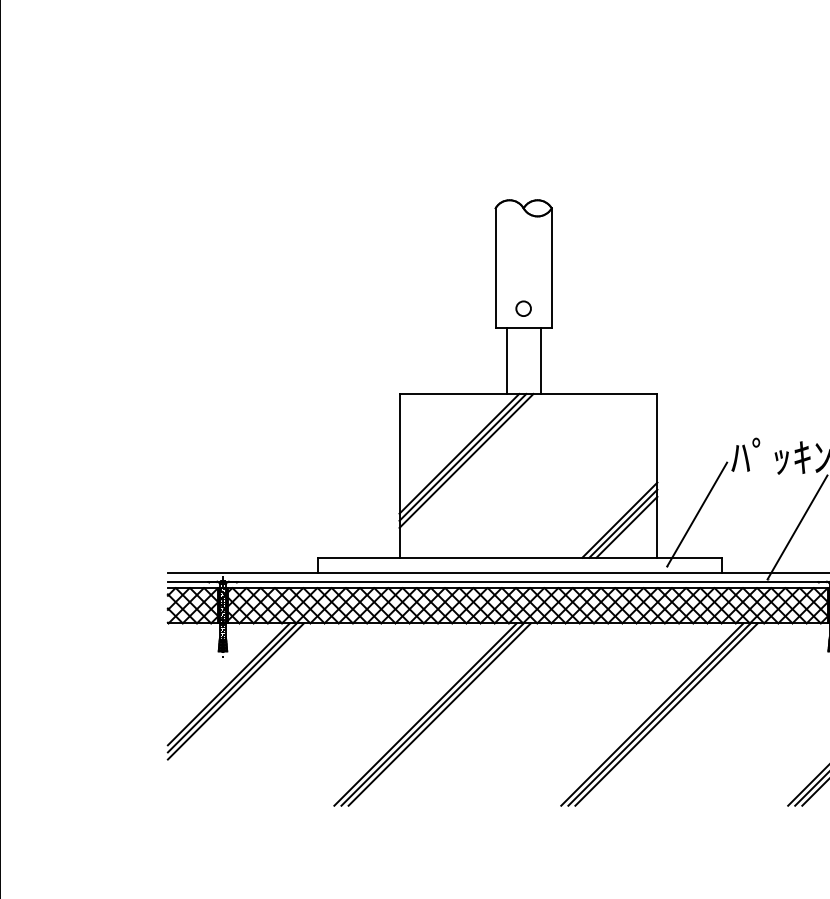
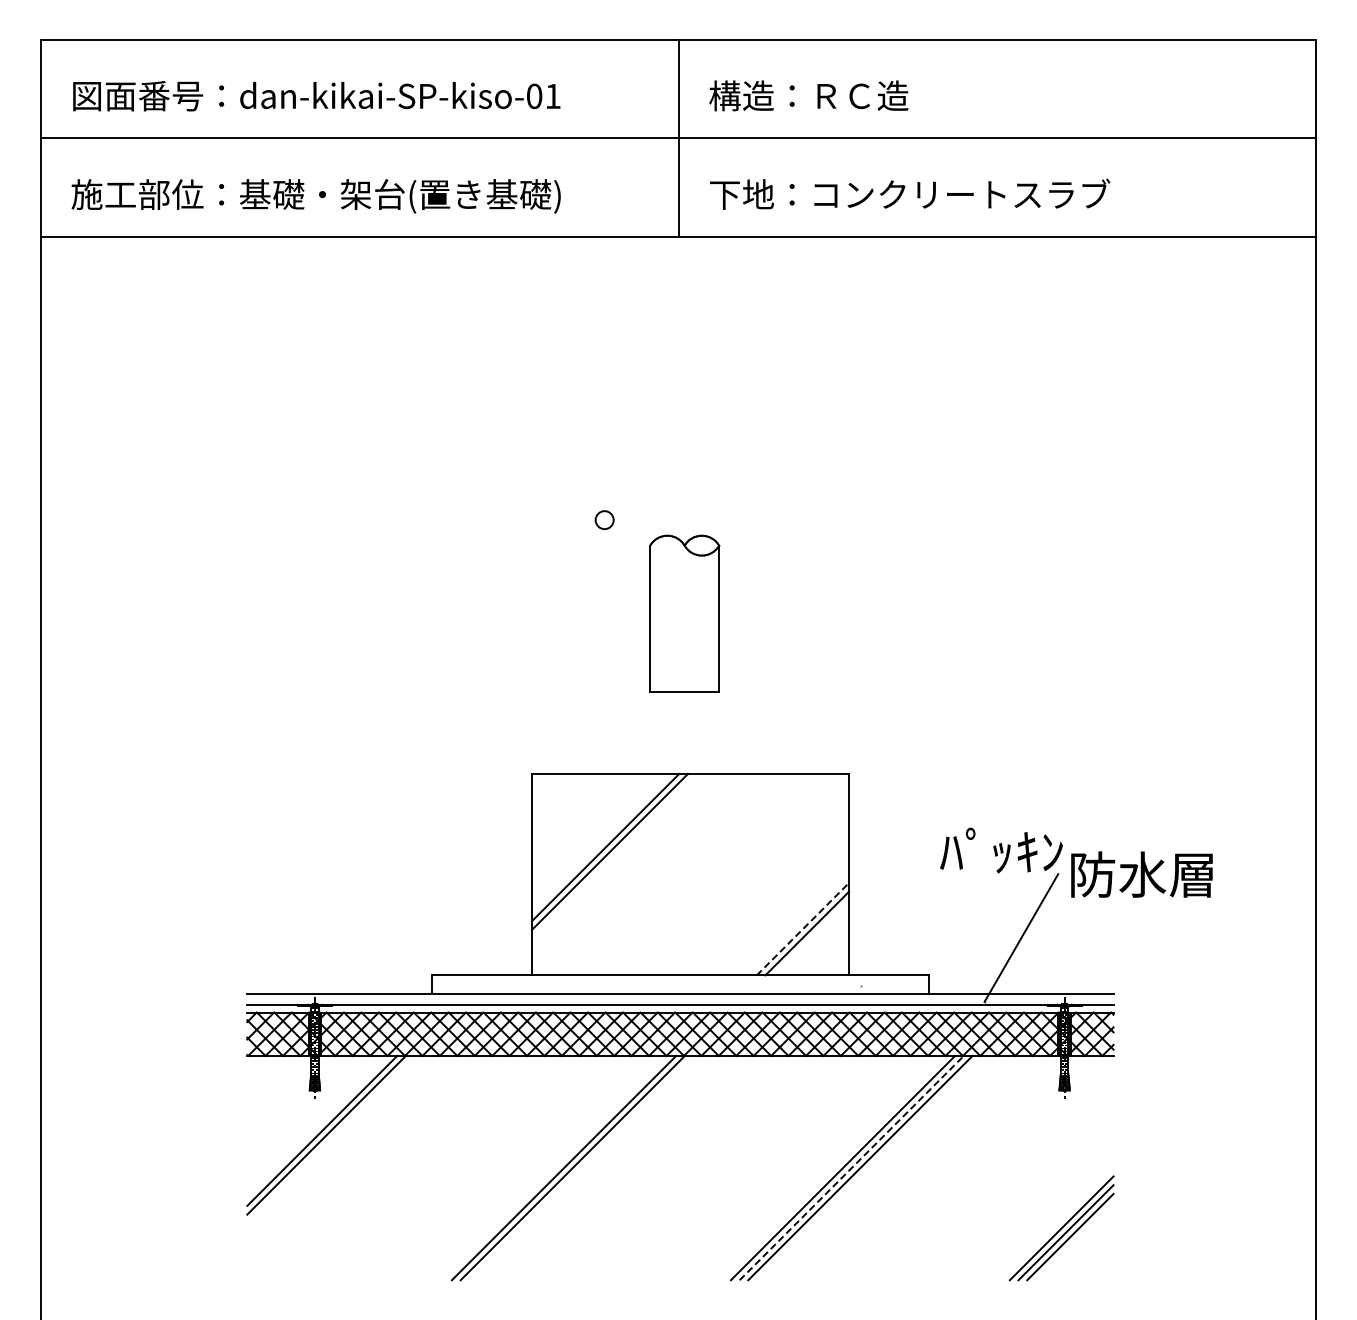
circle: (523, 308) -> (604, 519), moved
line: (506, 360) -> (663, 732), removed
line: (540, 360) -> (705, 732), removed
line: (466, 460) -> (614, 855), removed
line: (696, 514) -> (897, 921), removed
line: (620, 519) -> (803, 928), solid -> dashed
line: (626, 527) -> (811, 937), removed
line: (235, 691) -> (330, 1139), removed
line: (439, 714) -> (581, 1167), removed
line: (659, 714) -> (851, 1168), solid -> dashed

